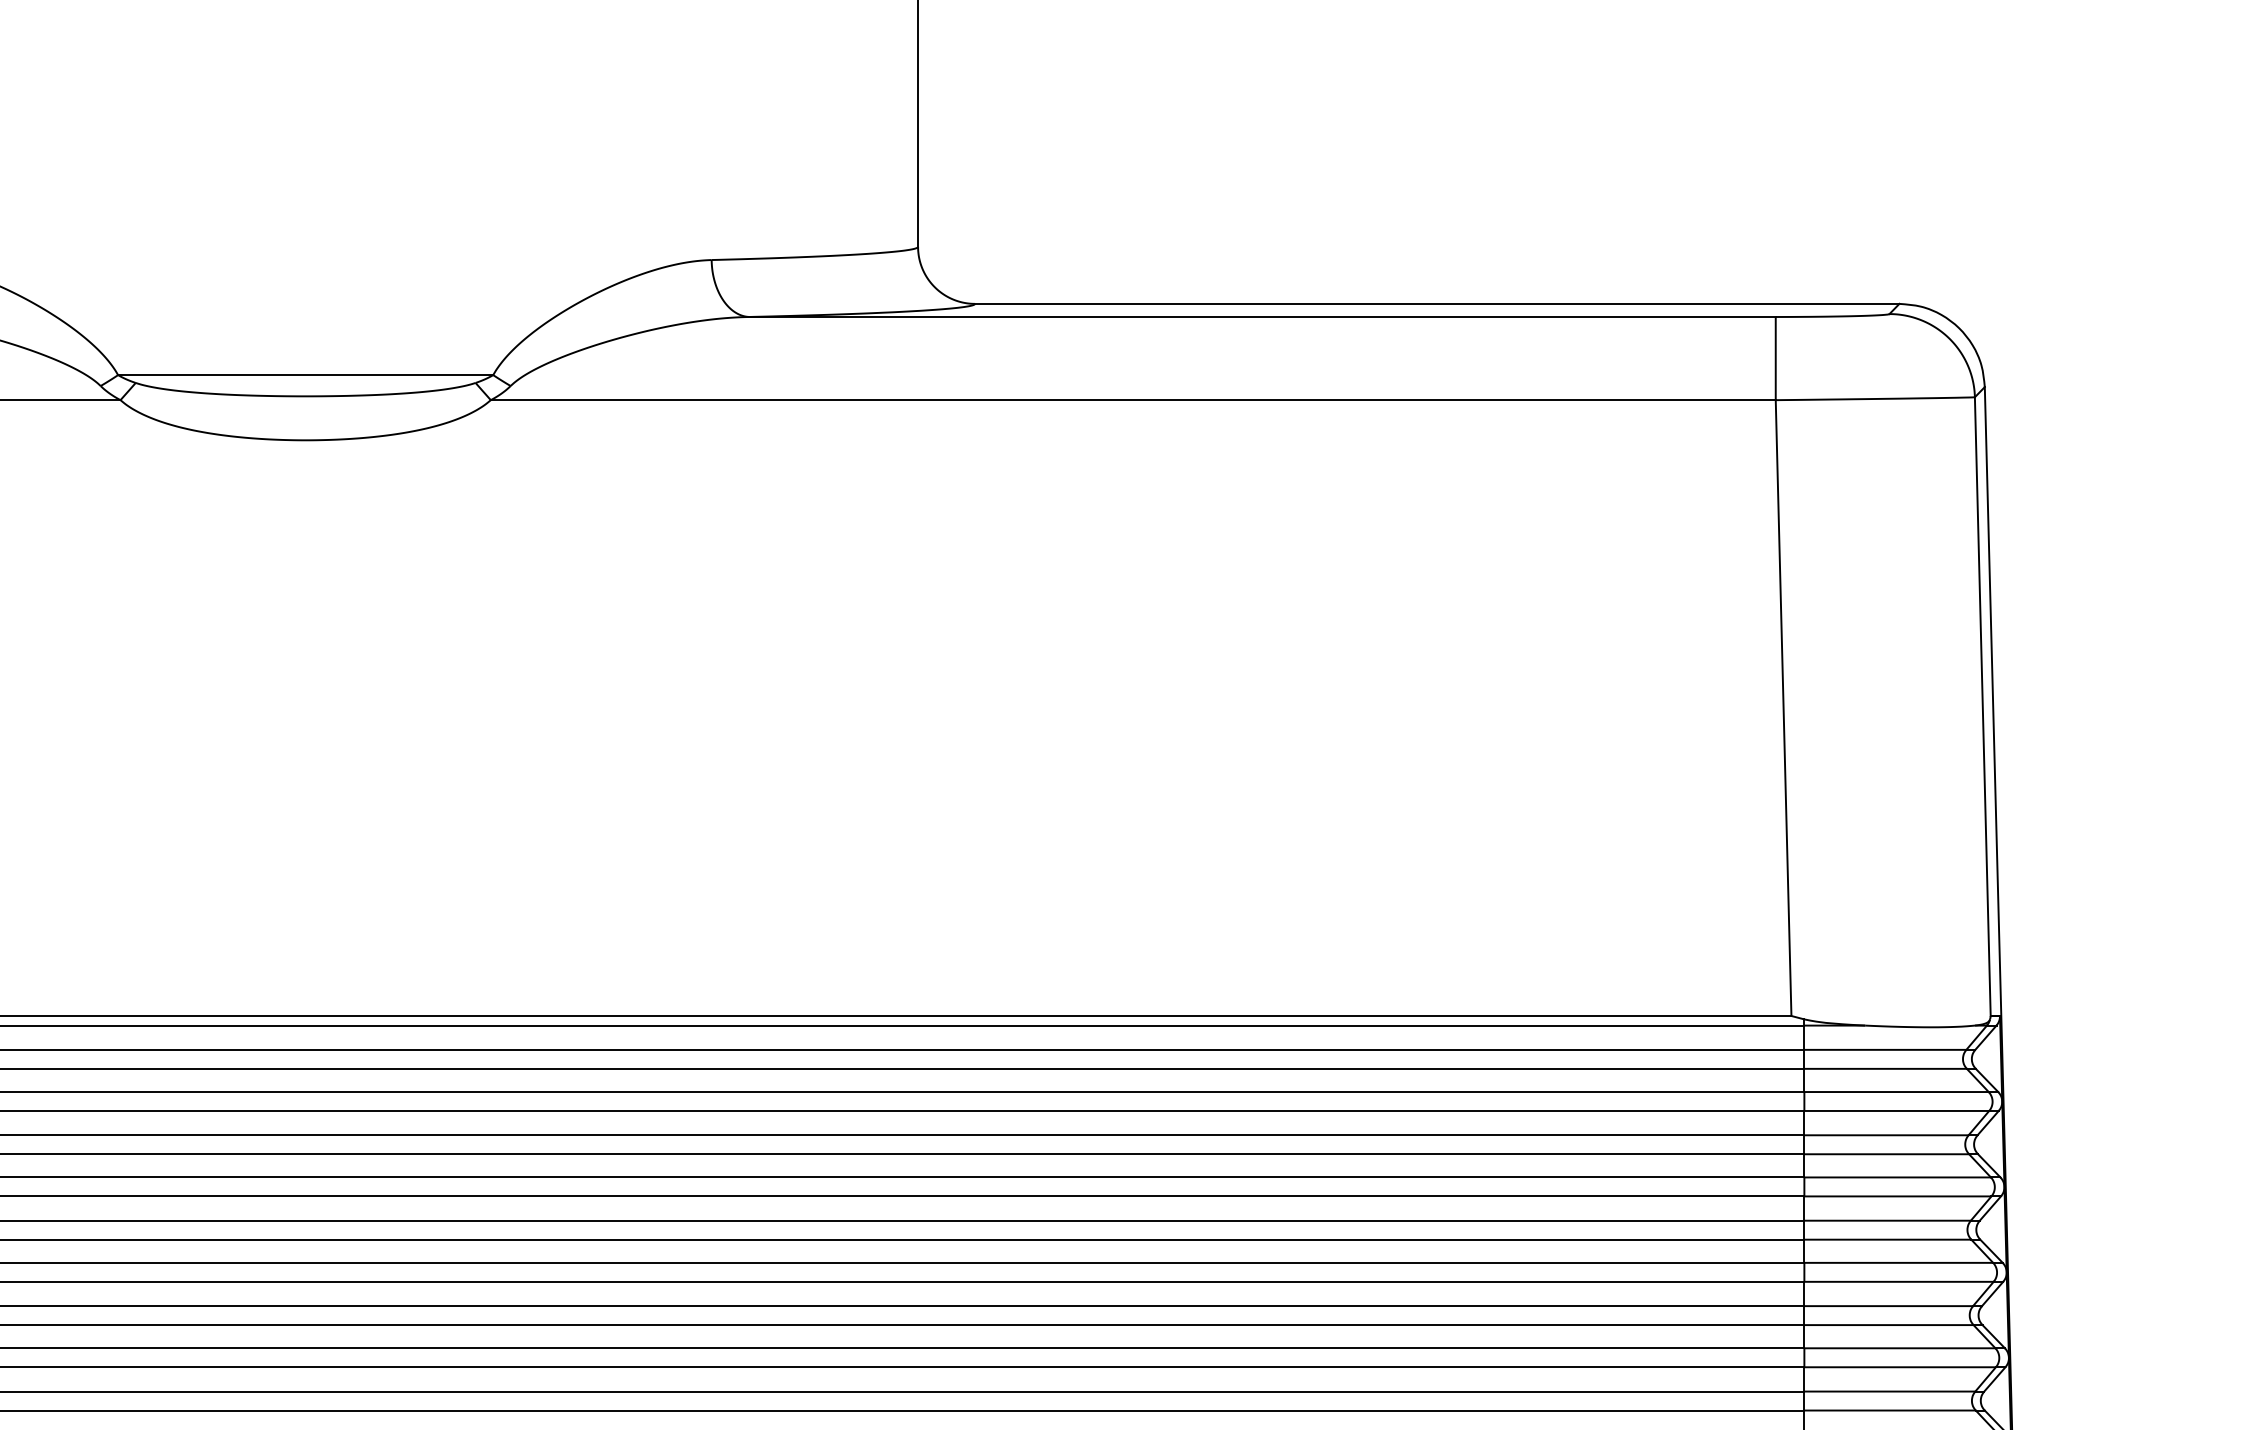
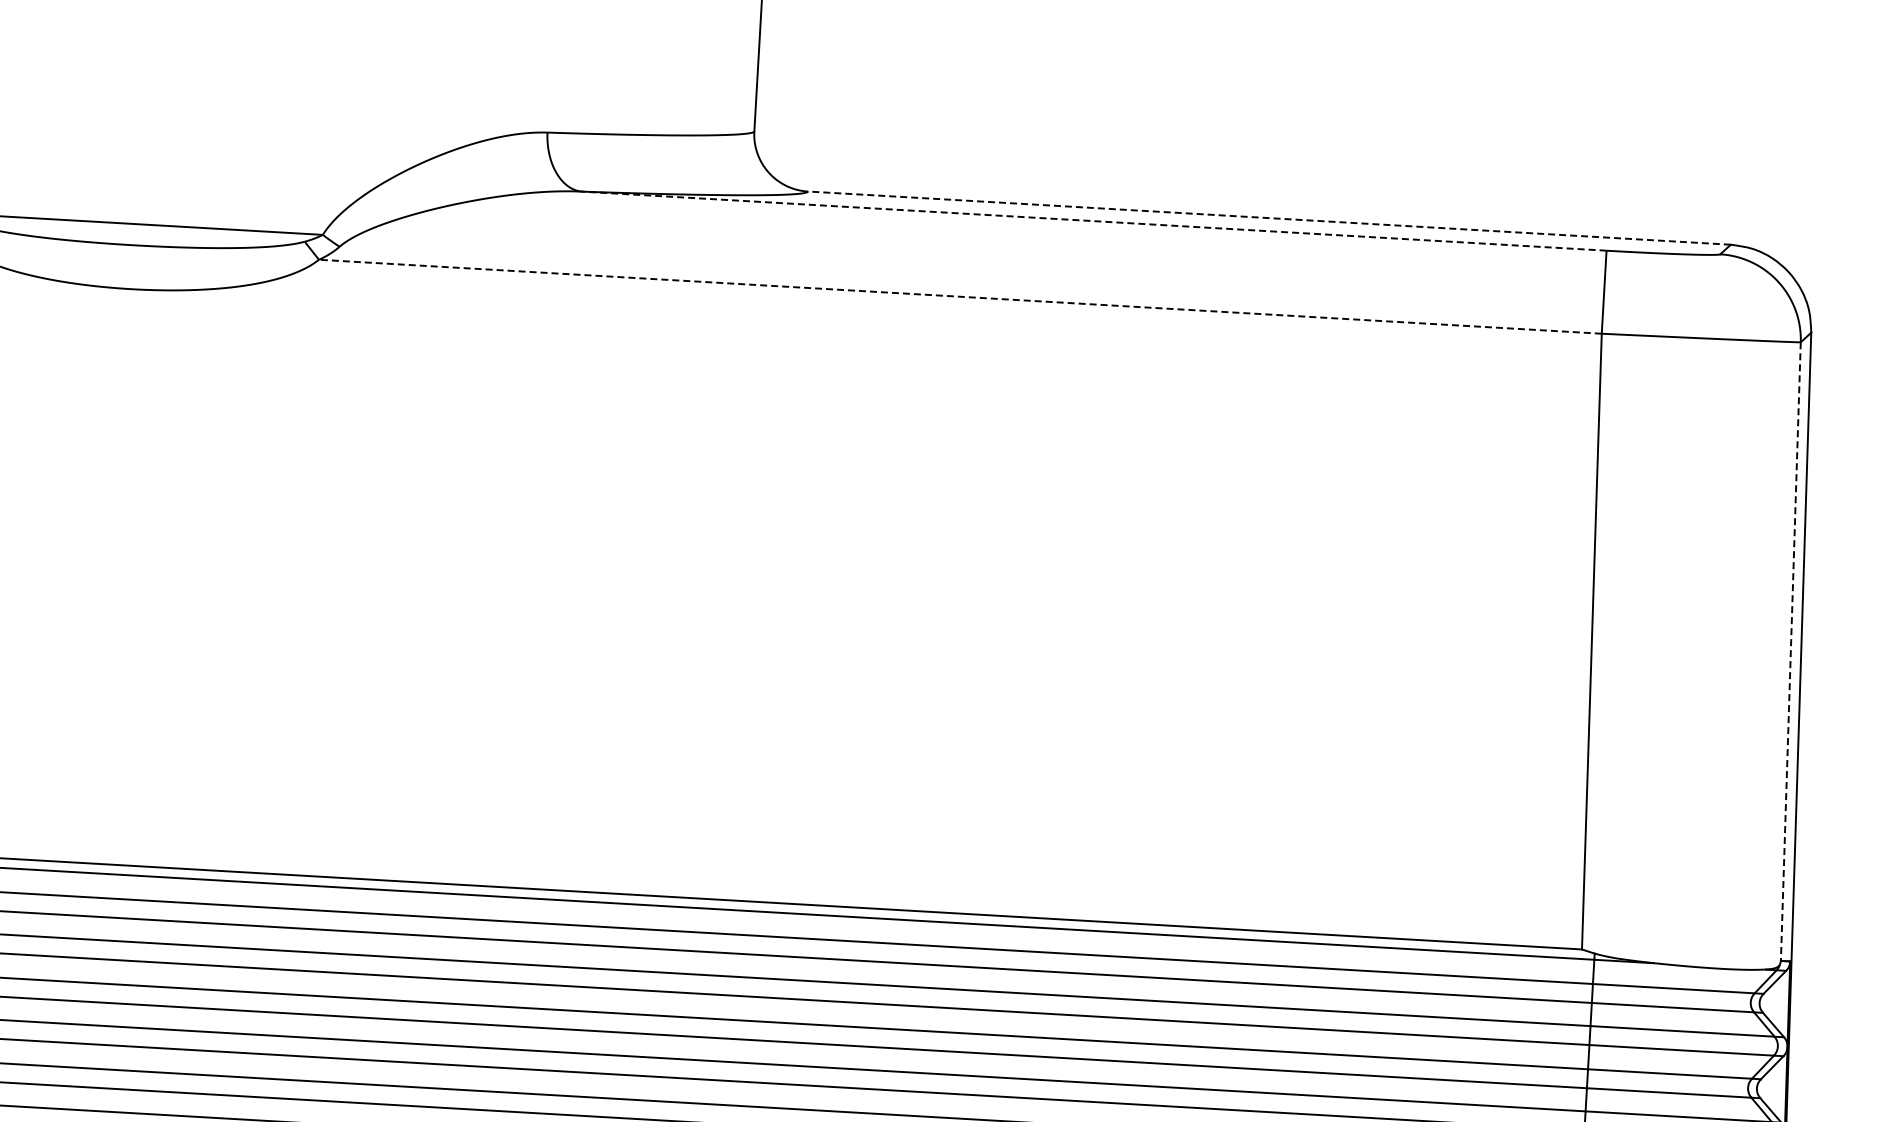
line: (1436, 303) -> (1268, 217), solid -> dashed
line: (1262, 316) -> (1094, 220), solid -> dashed
line: (1132, 400) -> (959, 297), solid -> dashed
line: (1982, 707) -> (1790, 652), solid -> dashed

